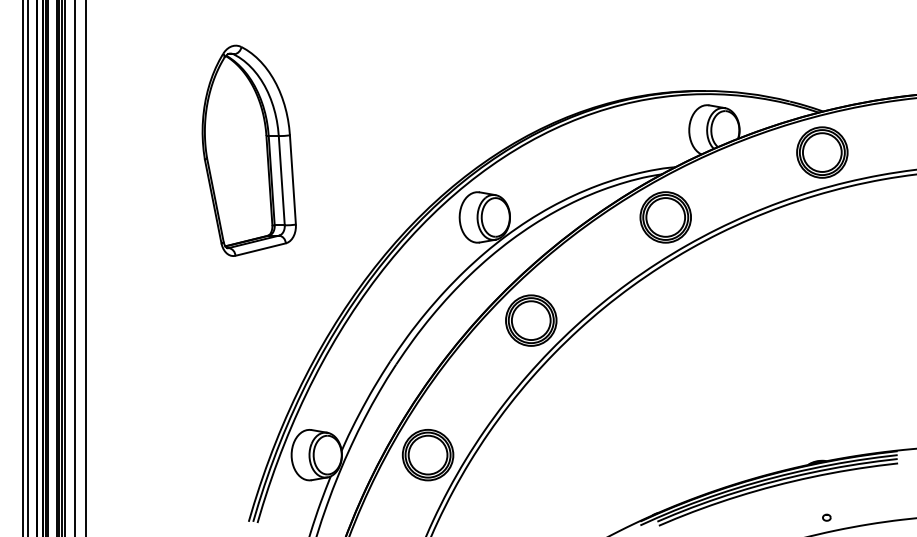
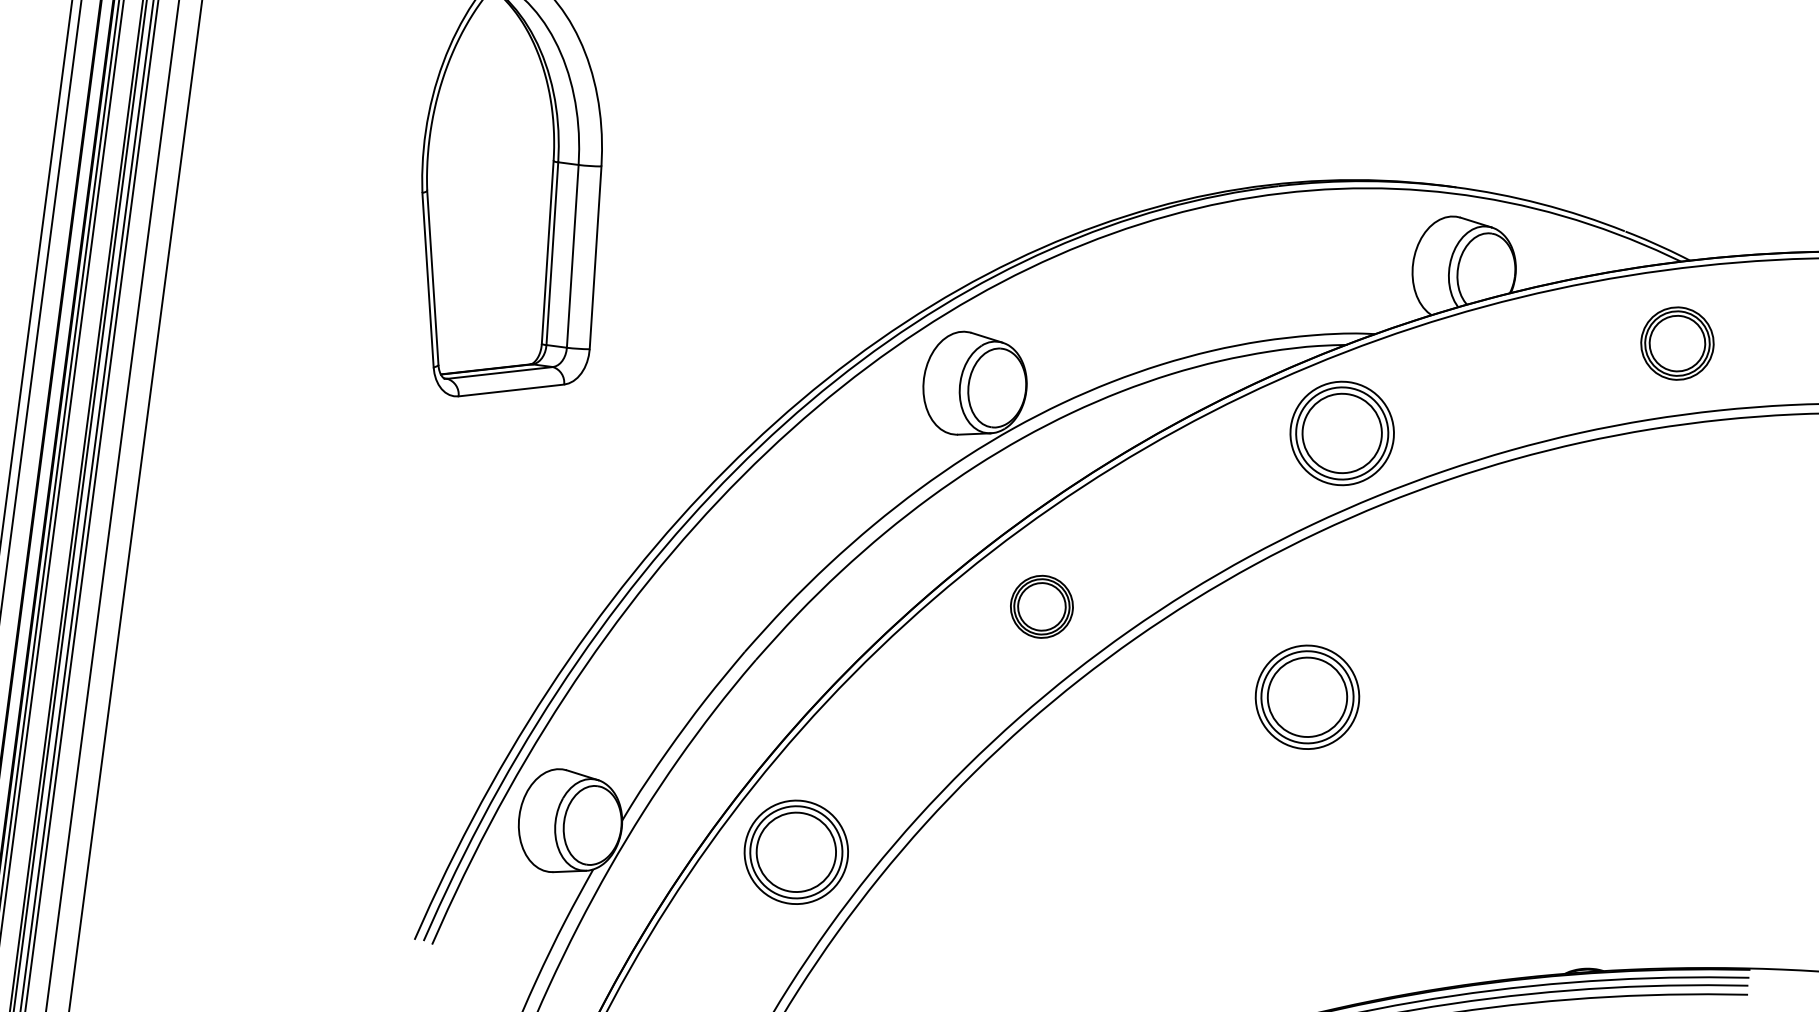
part: (822, 152) -> (1677, 343), size x0.7
part: (531, 320) -> (1042, 606), size x0.6
part: (665, 347) -> (1306, 697), added

